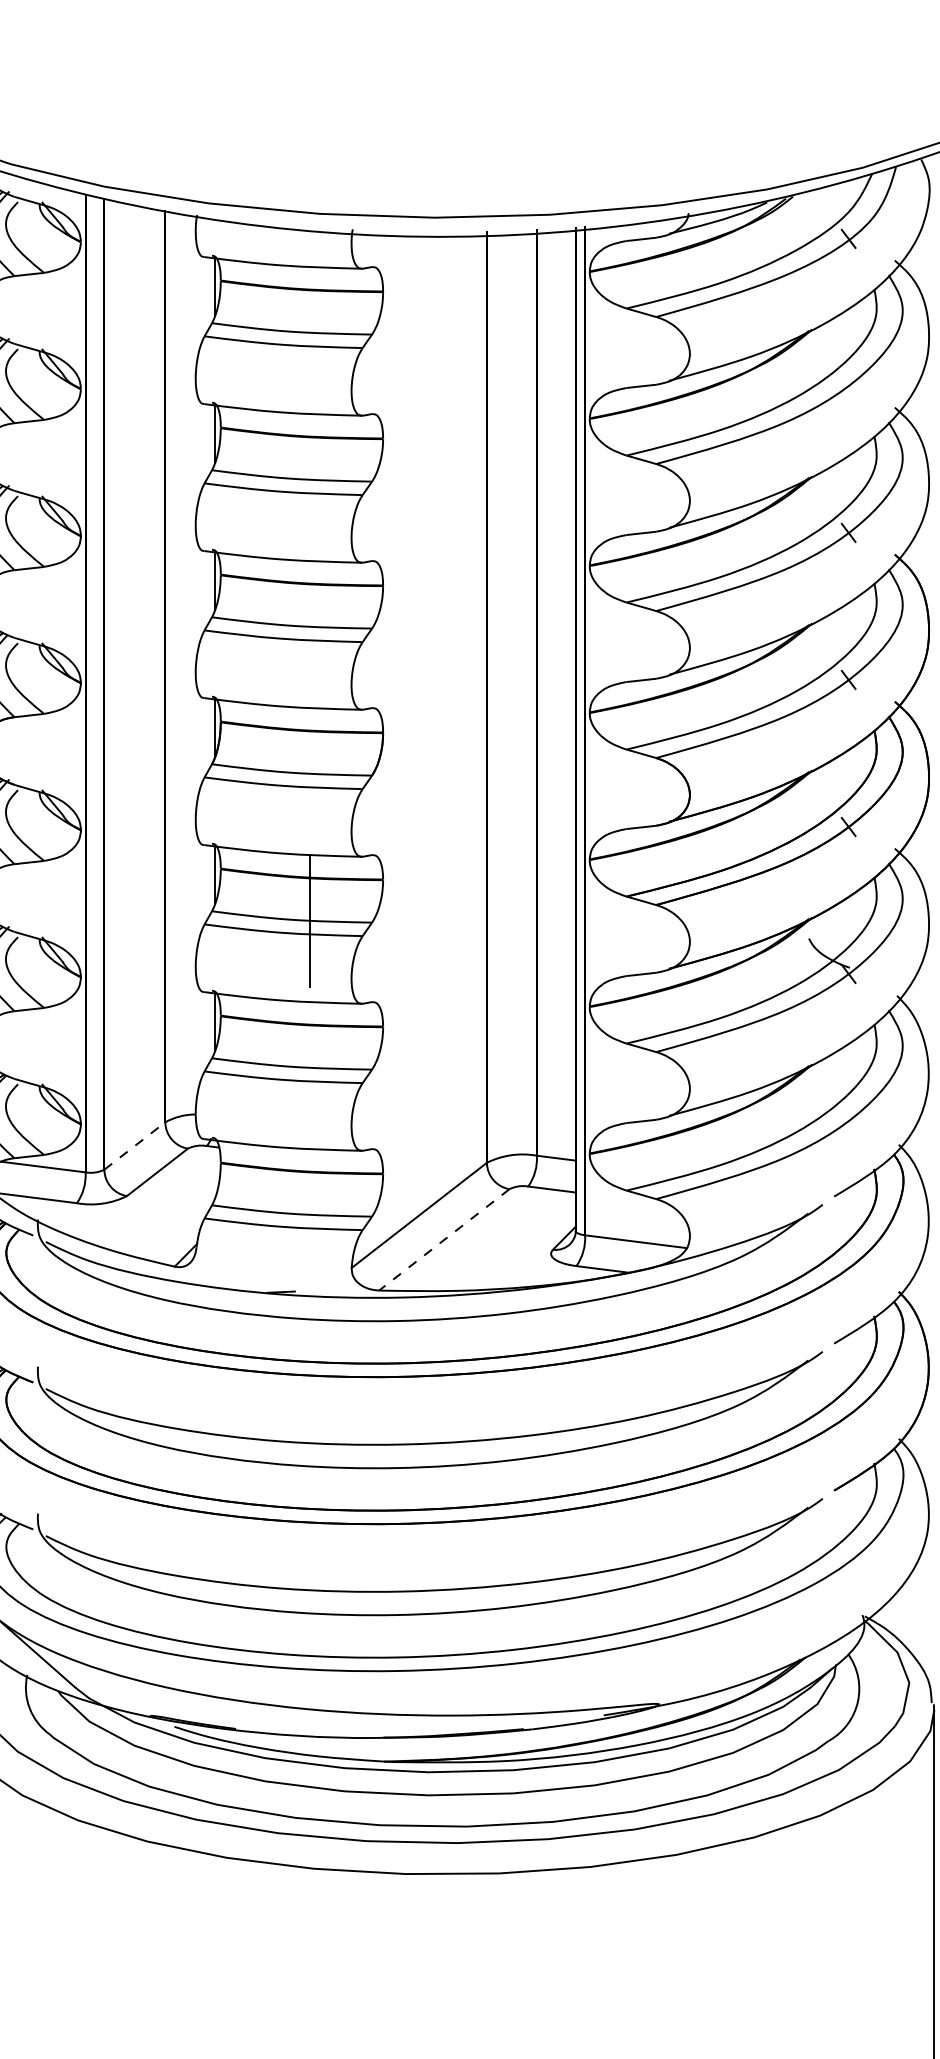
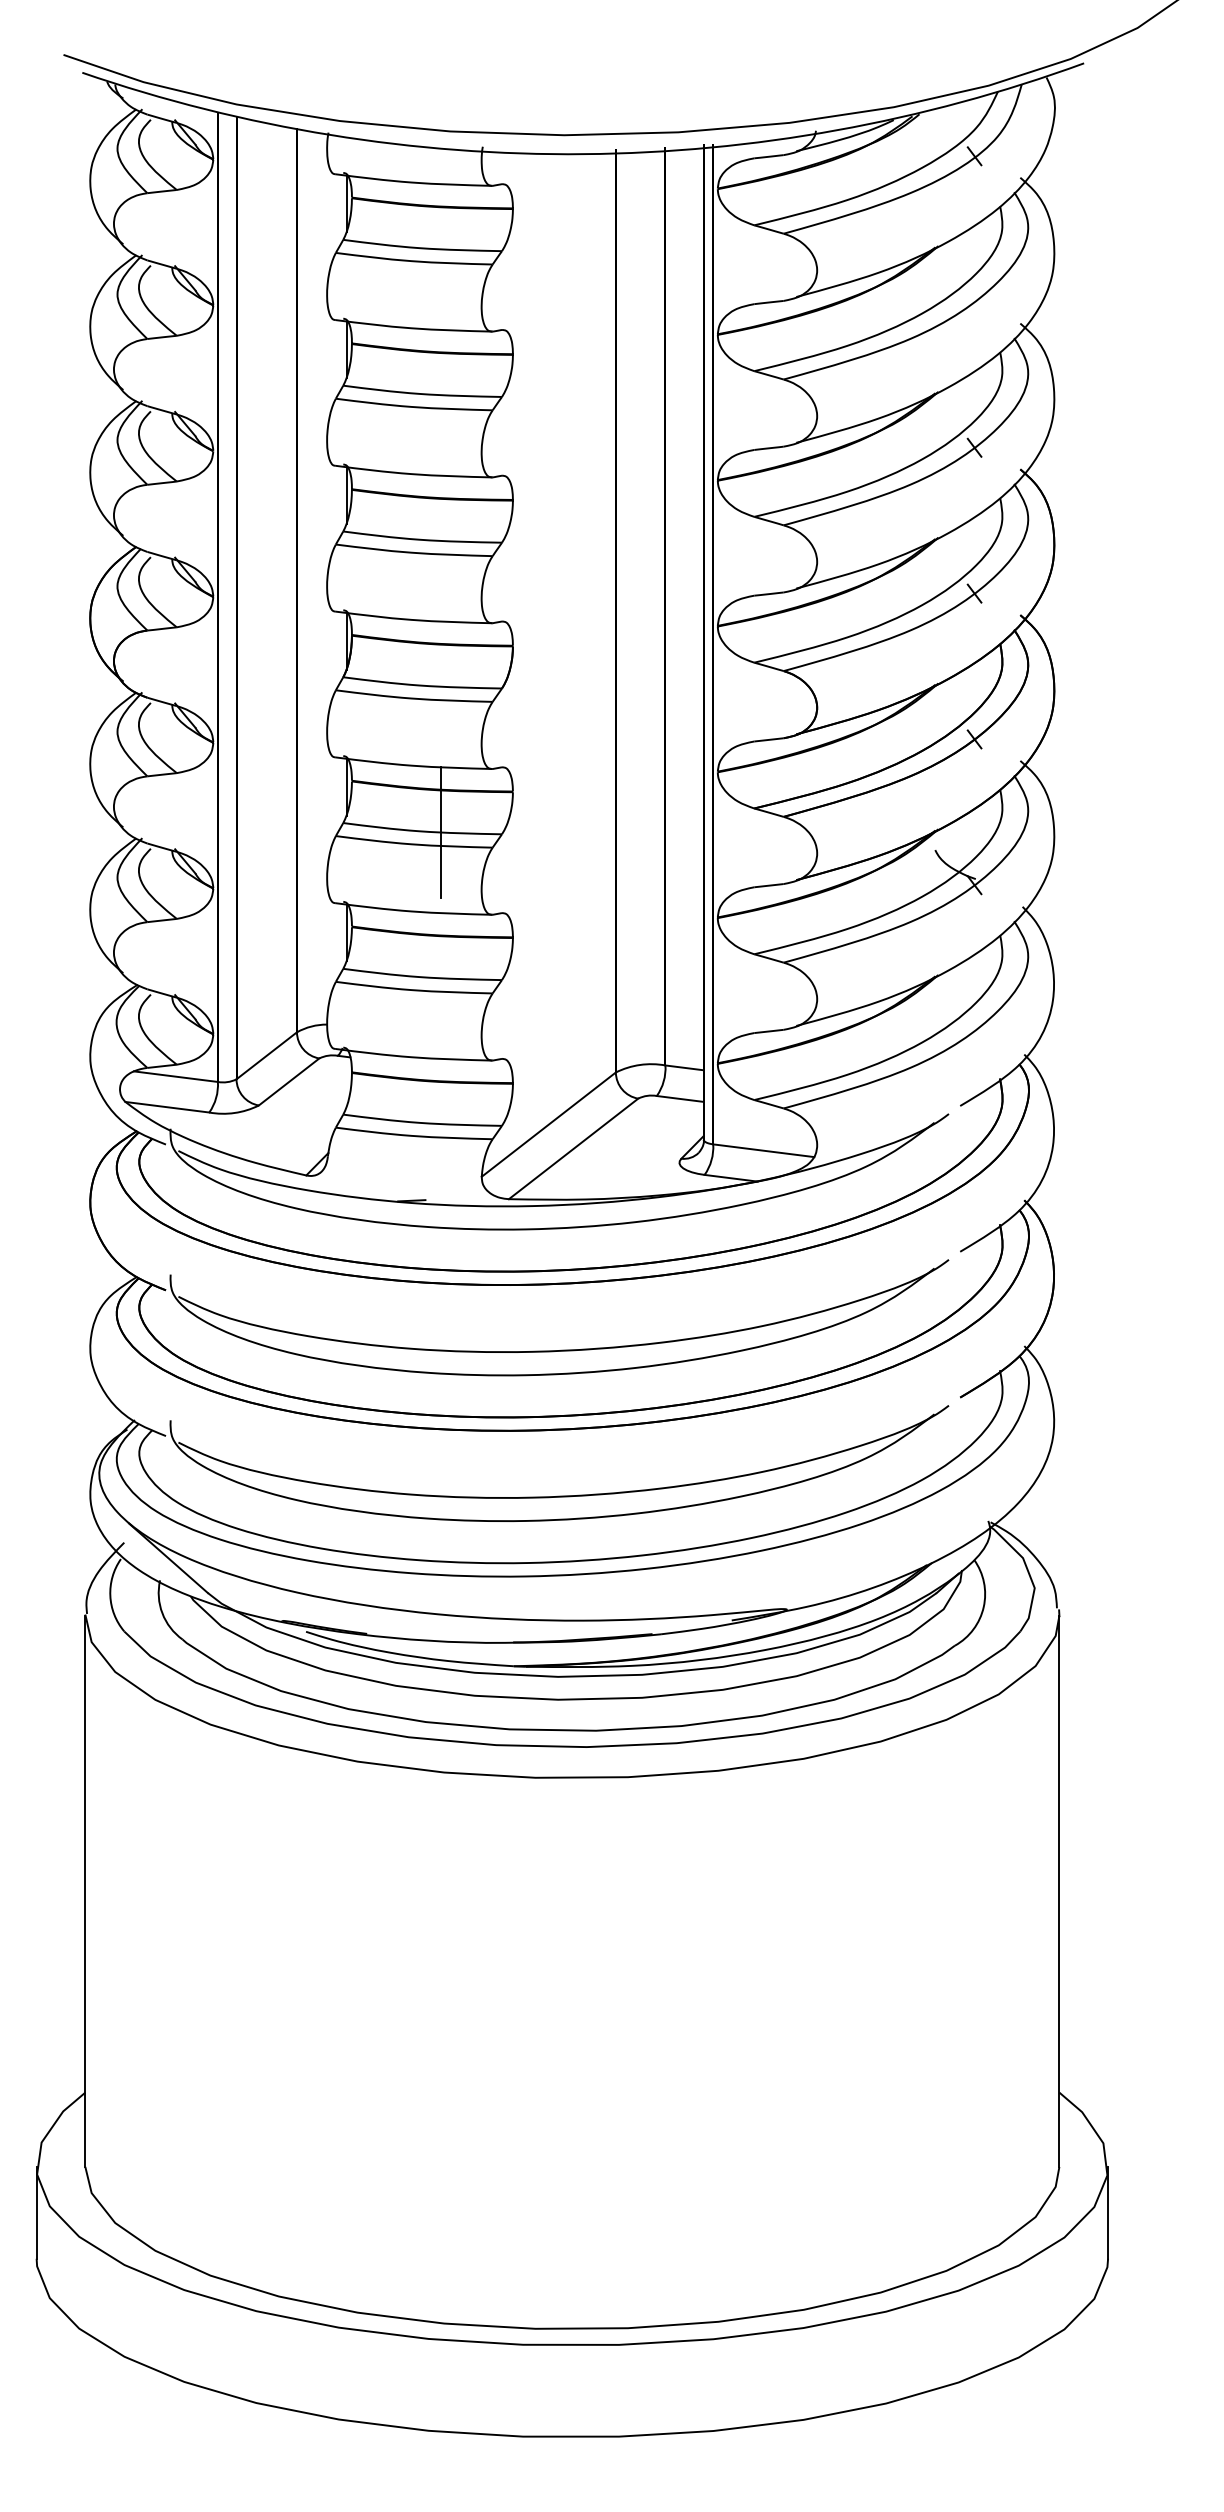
line: (135, 1145) -> (267, 1055), dashed -> solid
line: (444, 1239) -> (573, 1148), dashed -> solid

